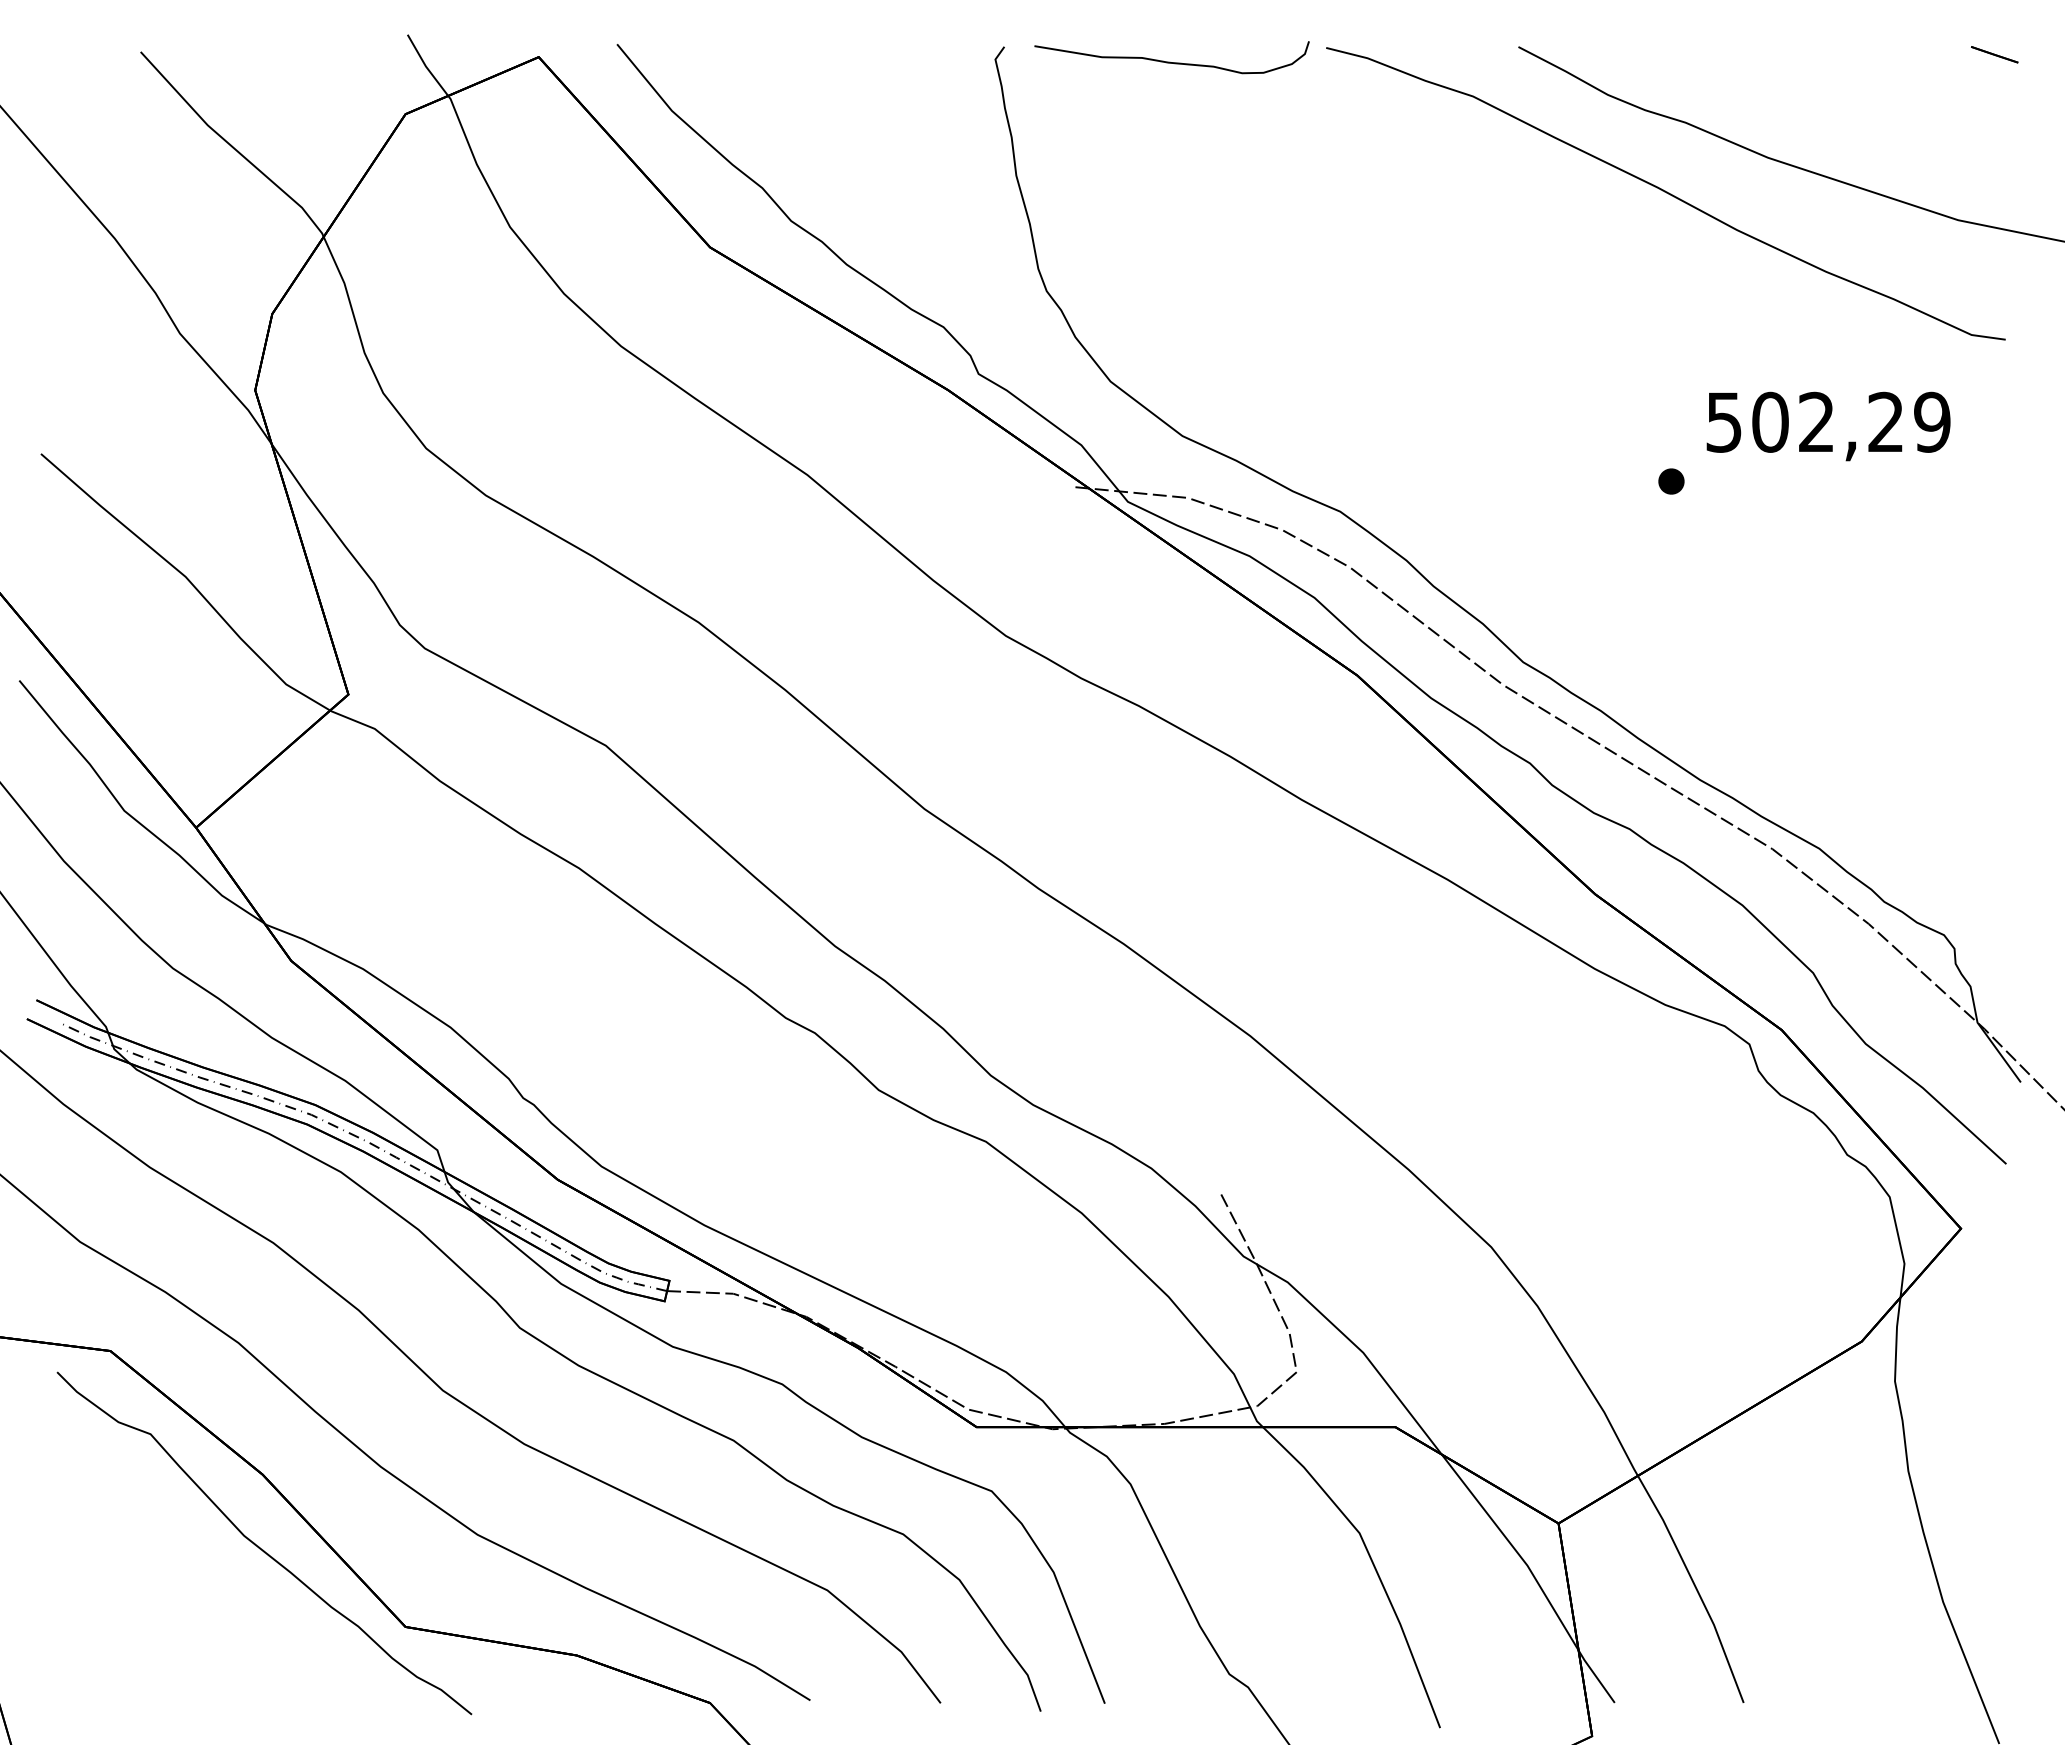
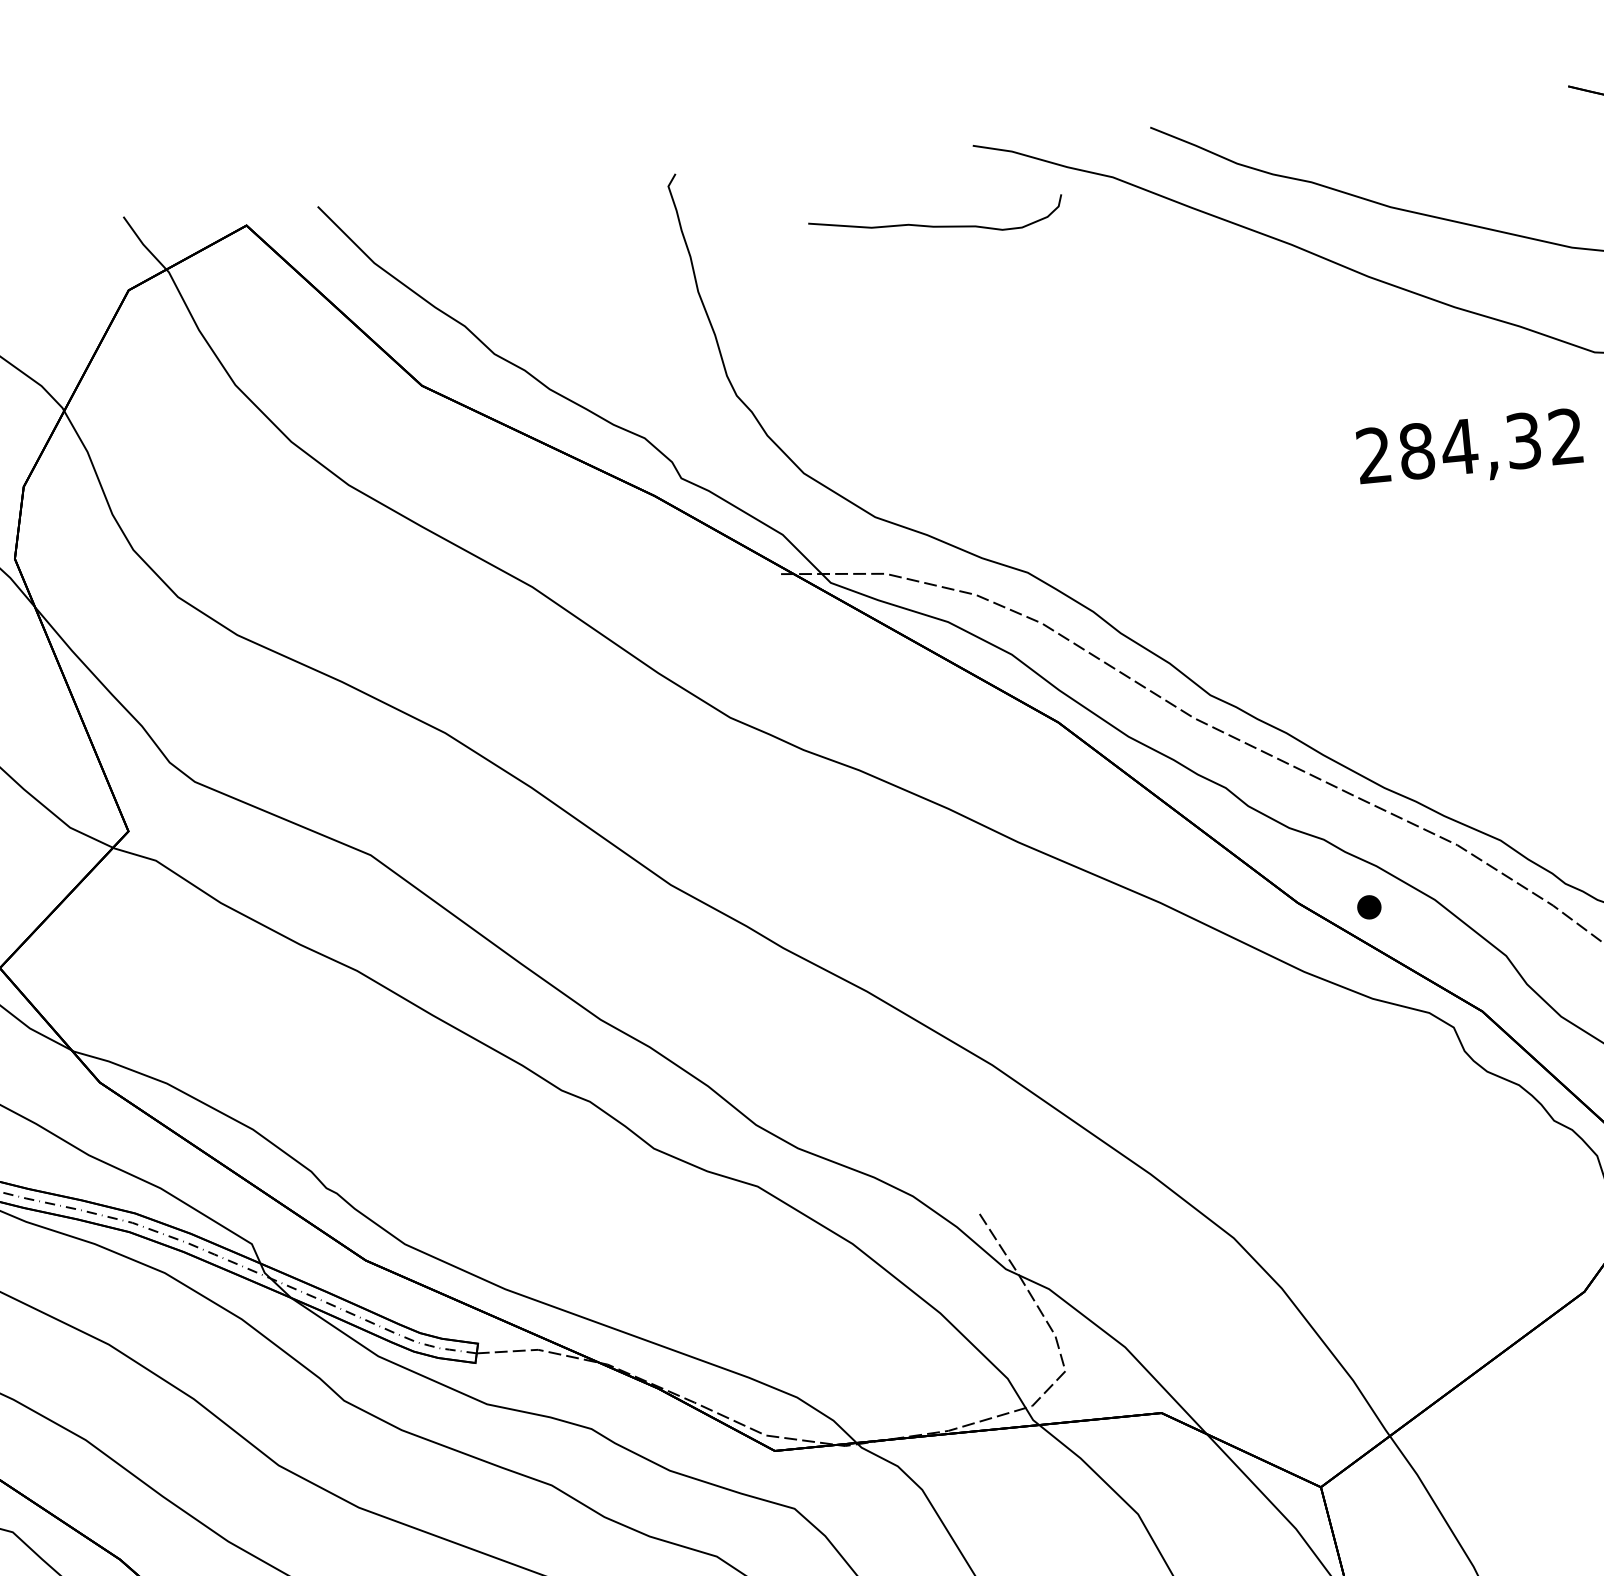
curve: (1170, 61) -> (935, 225), moved
text: (1828, 421) -> (1470, 445), 502,29 -> 284,32
part: (1671, 481) -> (1369, 907), moved

